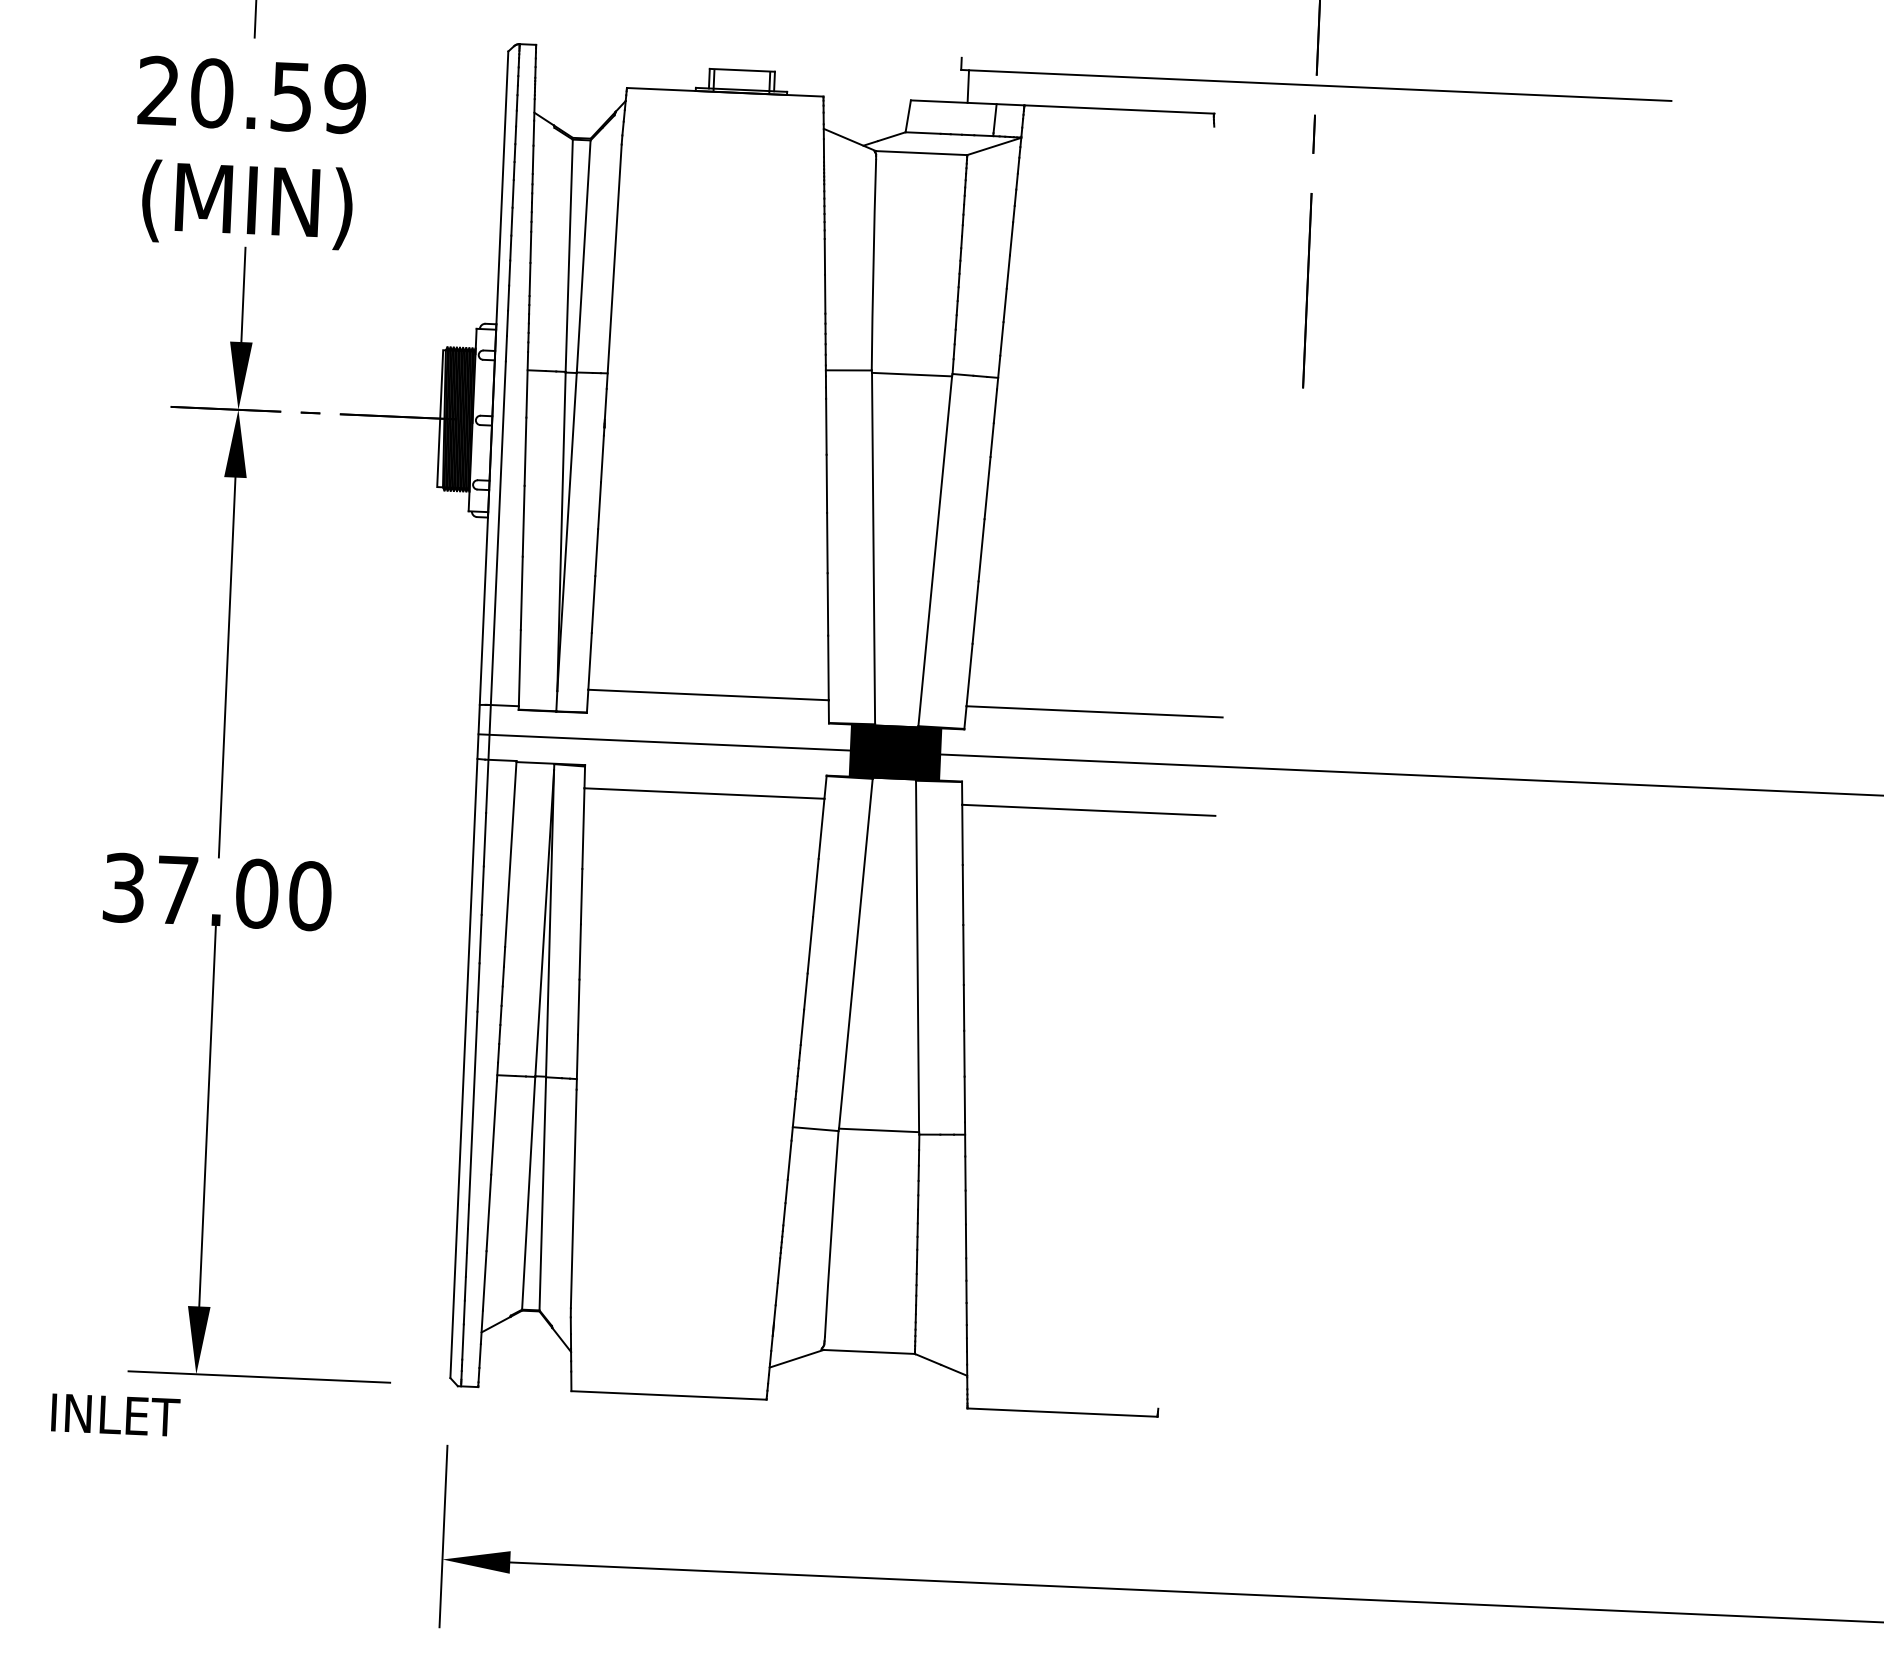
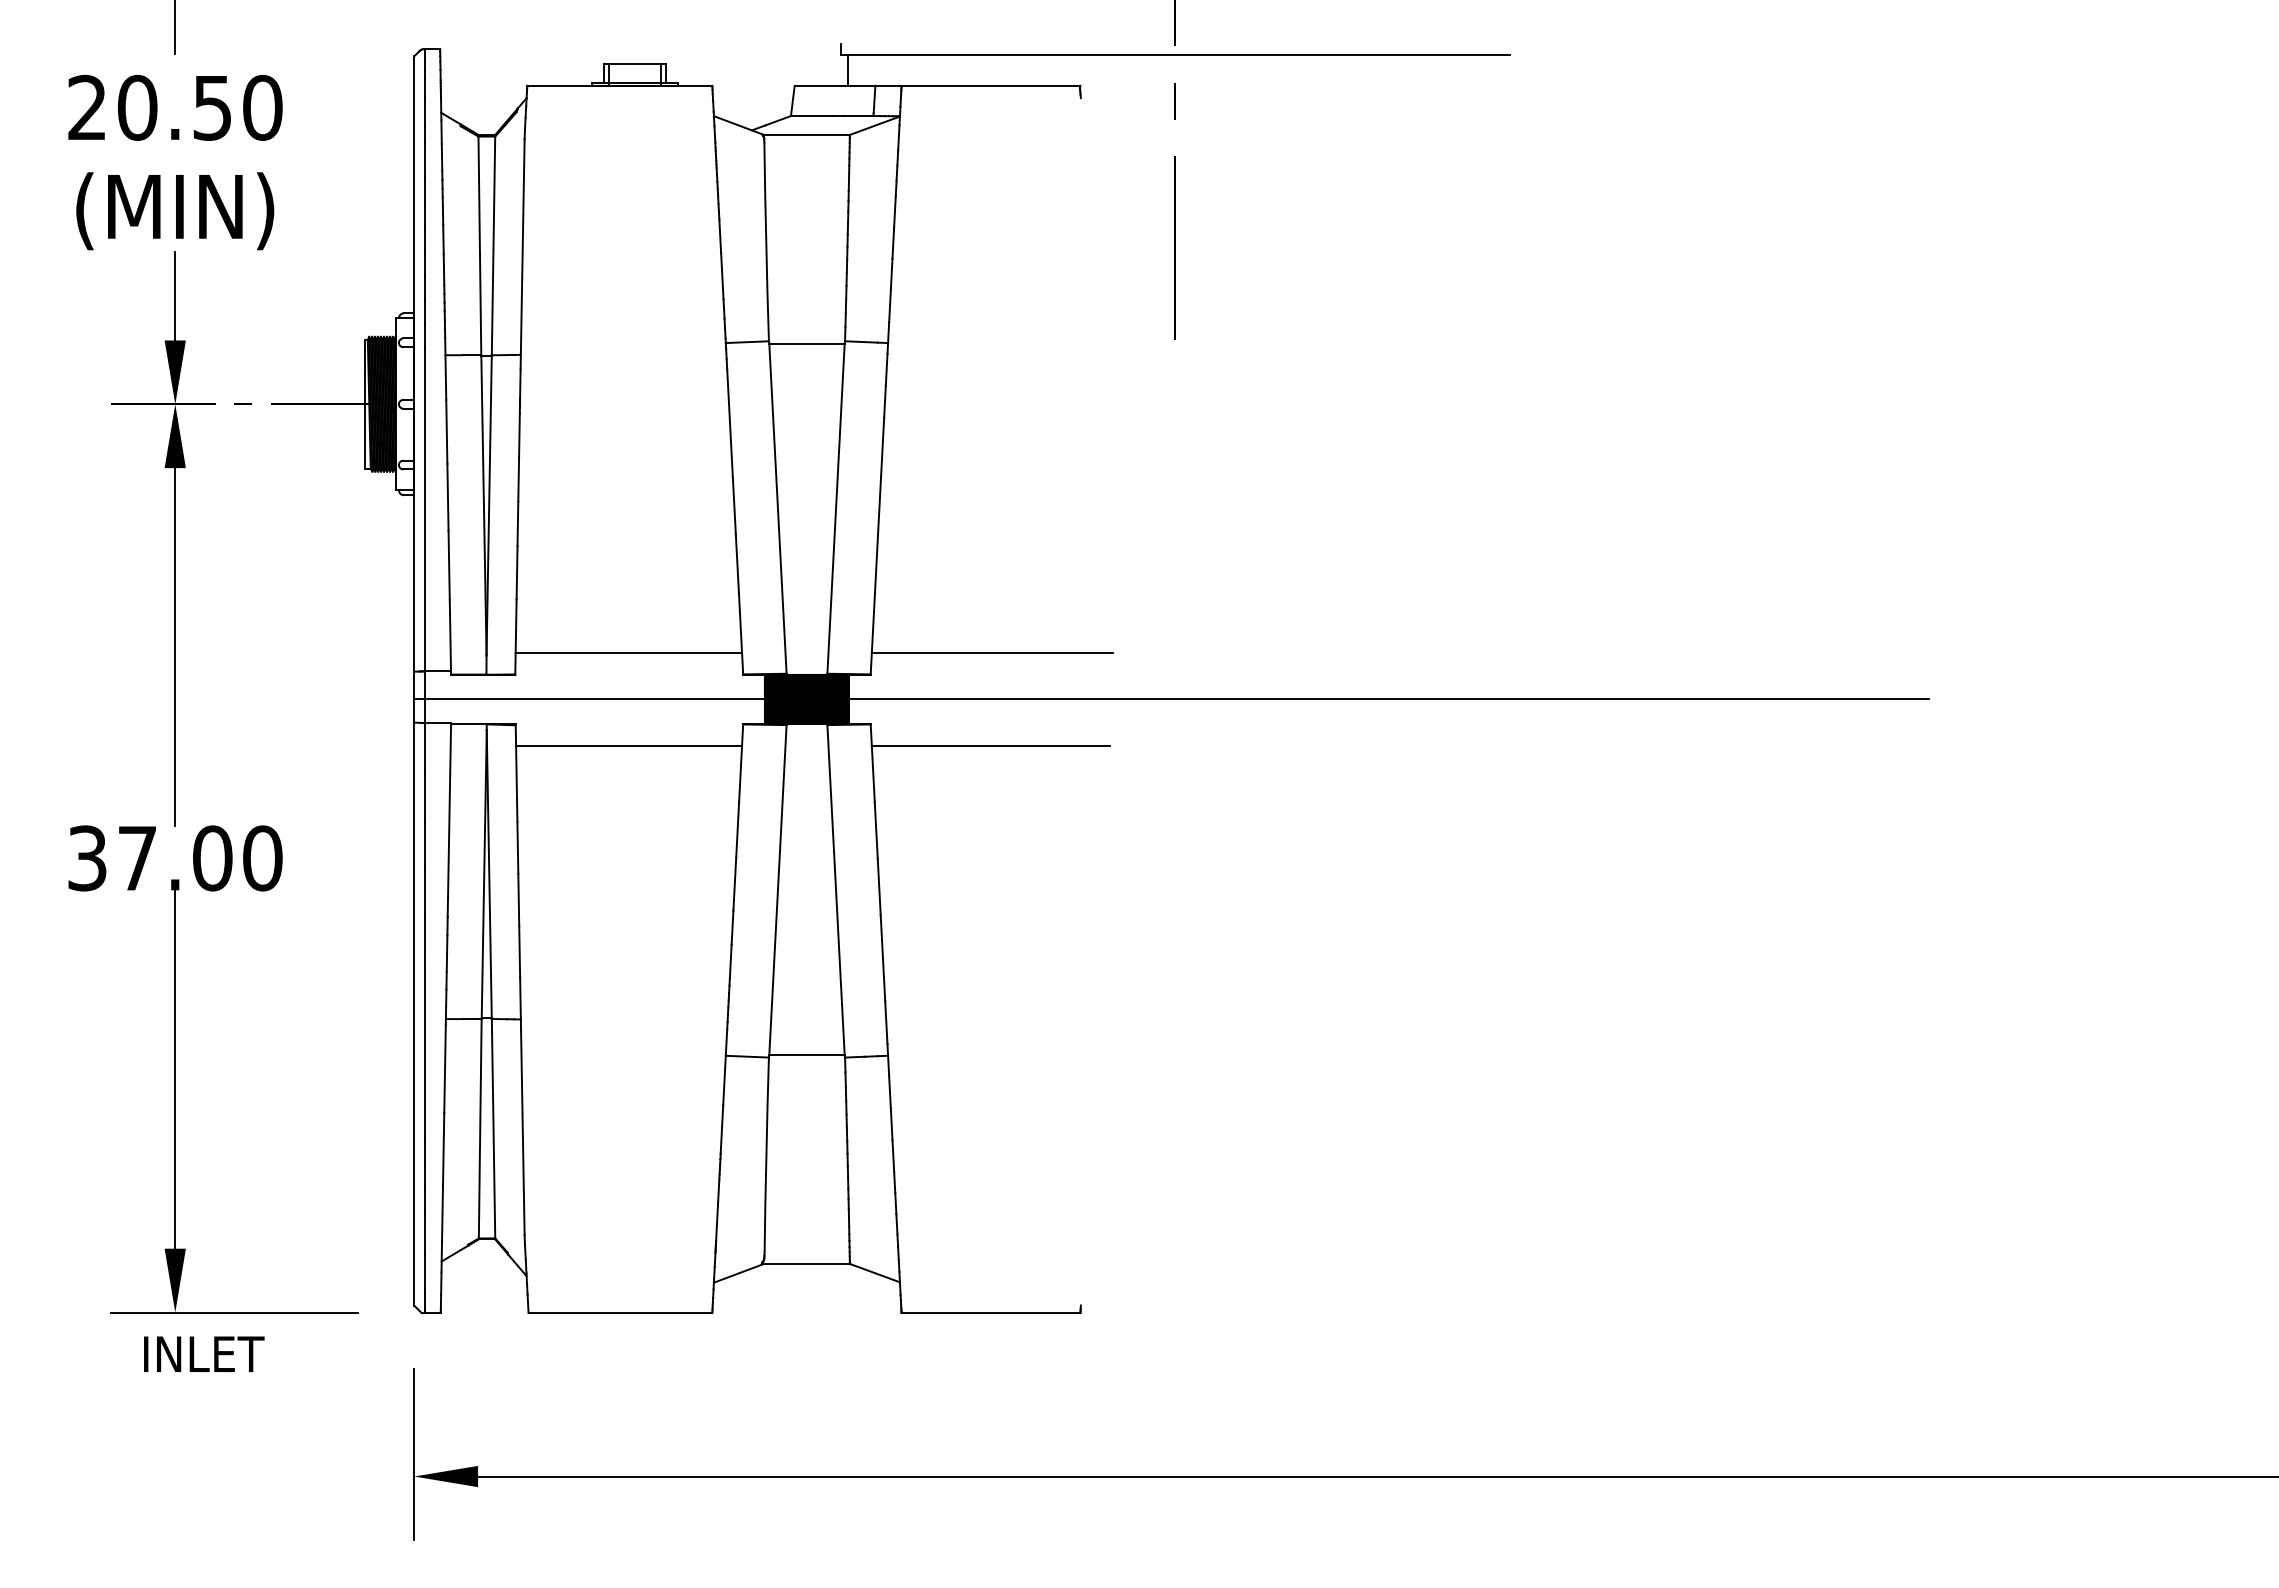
text: (344, 98) -> (262, 107), 20.59 -> 20.50
text: (116, 1414) -> (204, 1353), moved

